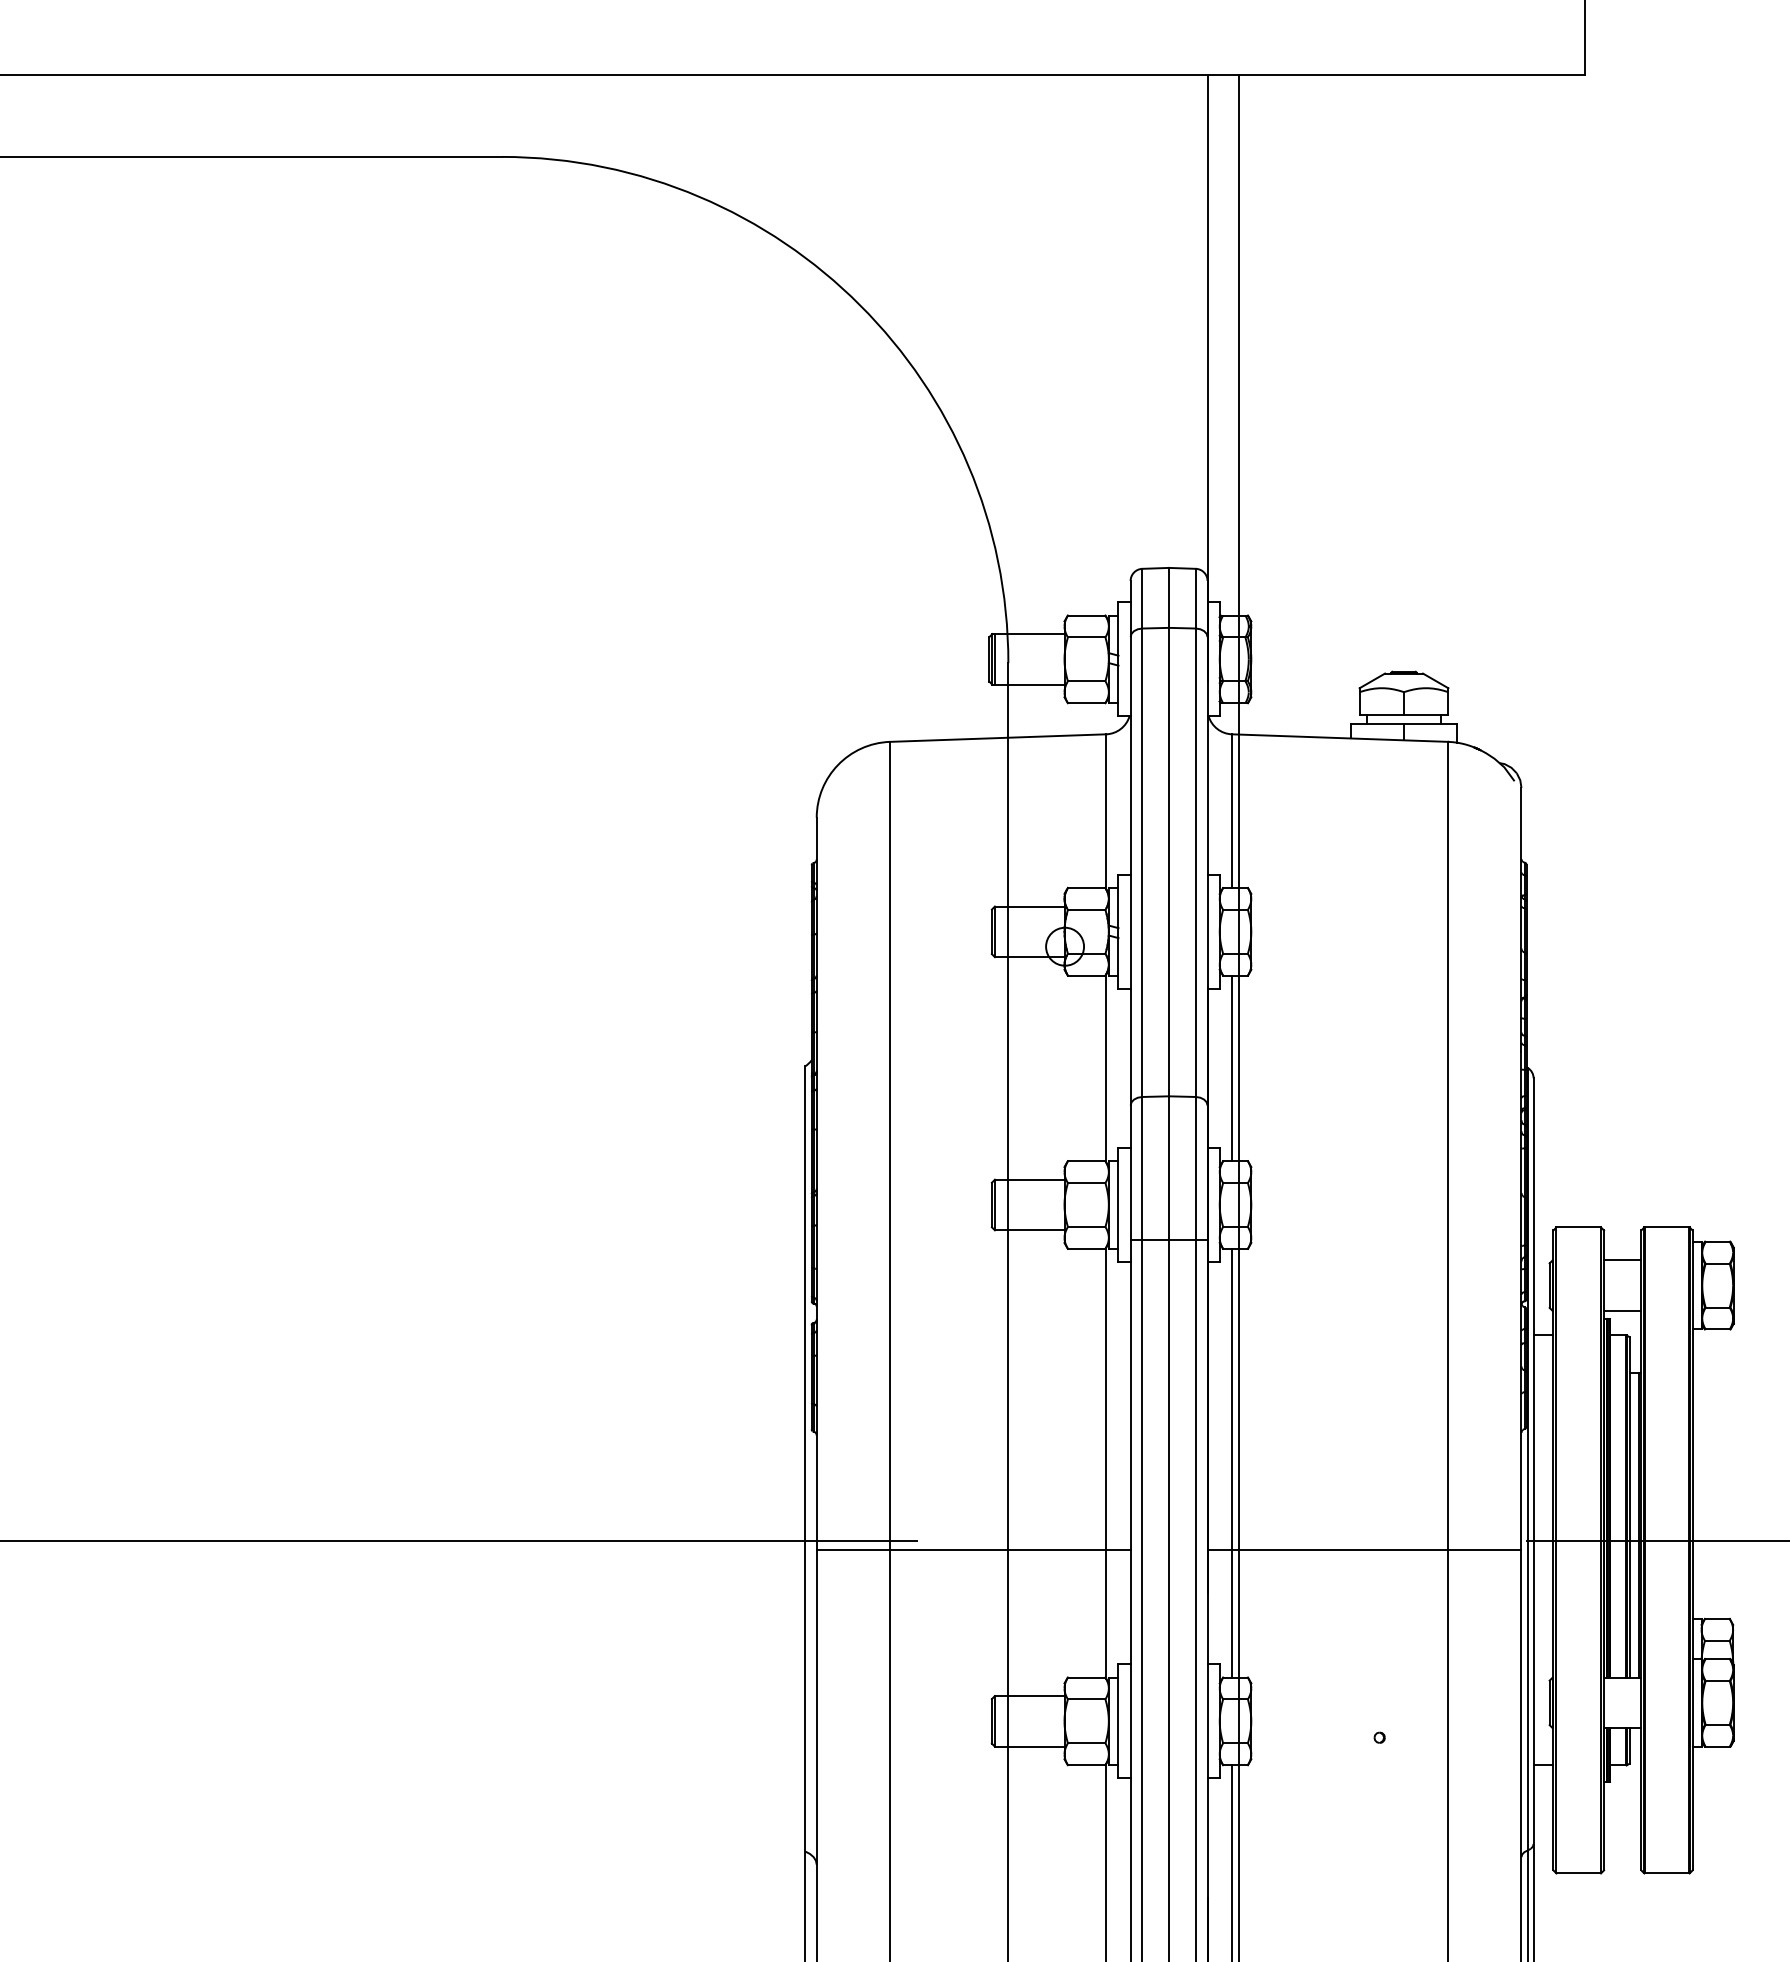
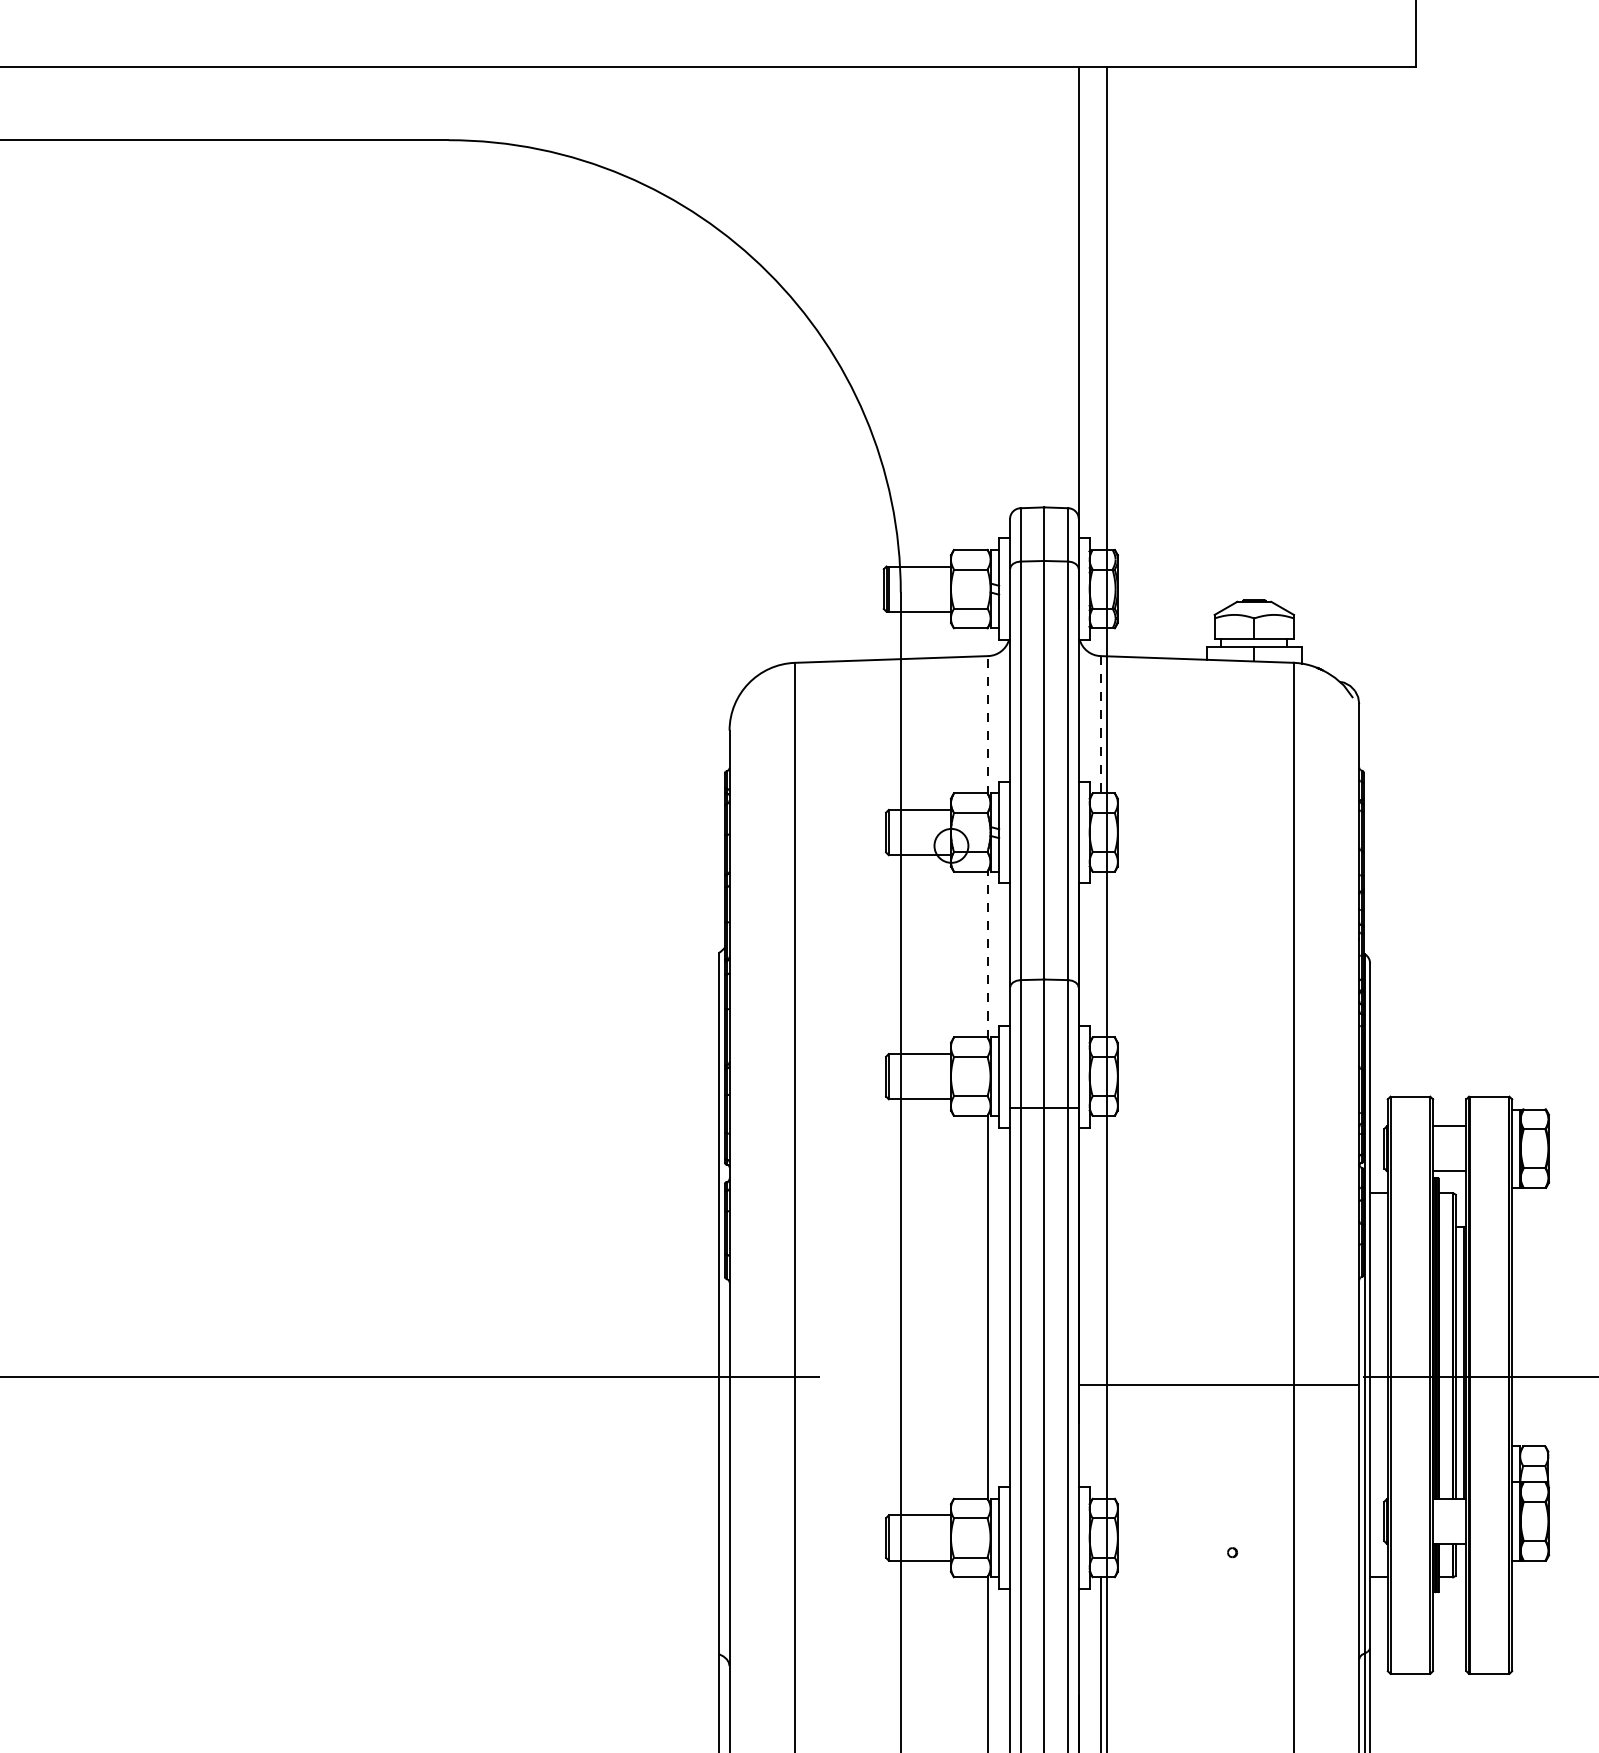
line: (1106, 811) -> (988, 725), solid -> dashed
line: (1232, 811) -> (1101, 725), solid -> dashed
line: (1106, 1068) -> (988, 954), solid -> dashed
line: (1232, 1068) -> (1101, 954), removed
line: (1232, 1462) -> (1101, 1306), removed
line: (973, 1550) -> (869, 1385), removed

